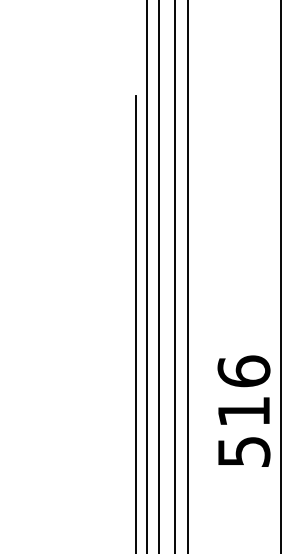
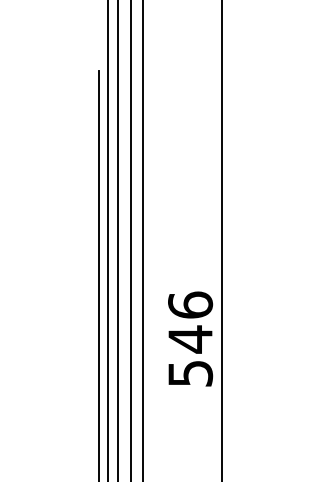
text: (243, 411) -> (190, 339), 516 -> 546

